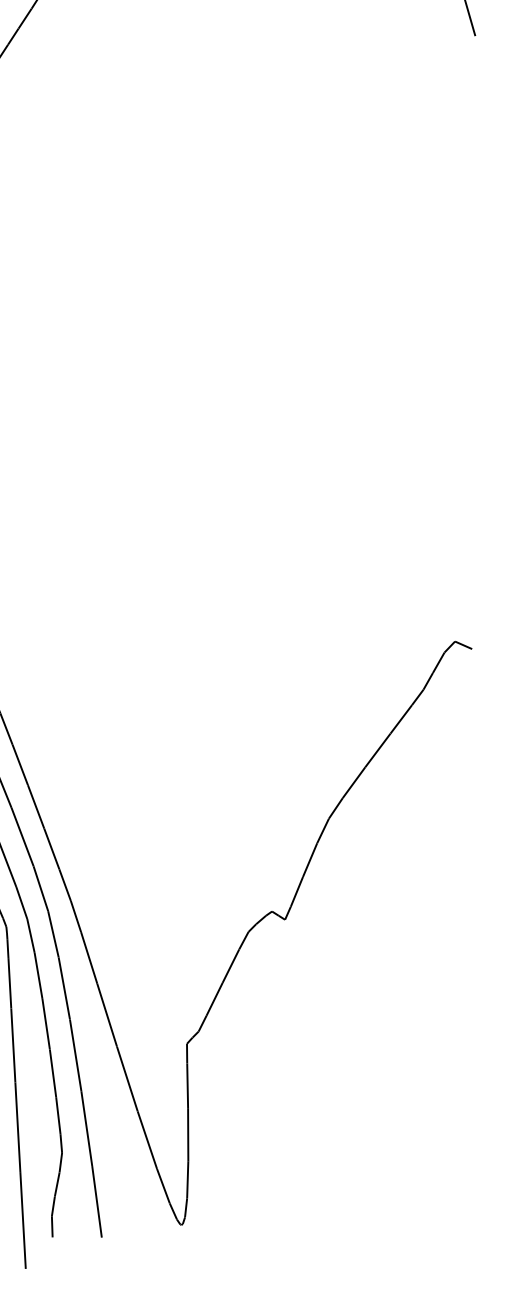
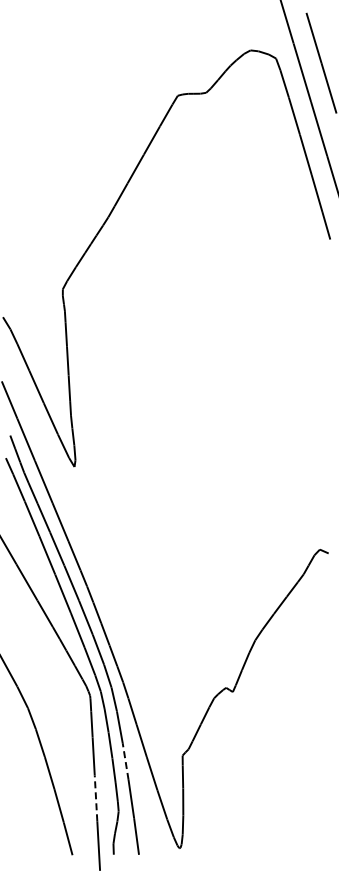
line: (75, 1055) -> (125, 761), solid -> dashed
line: (18, 1127) -> (96, 798), solid -> dashed

